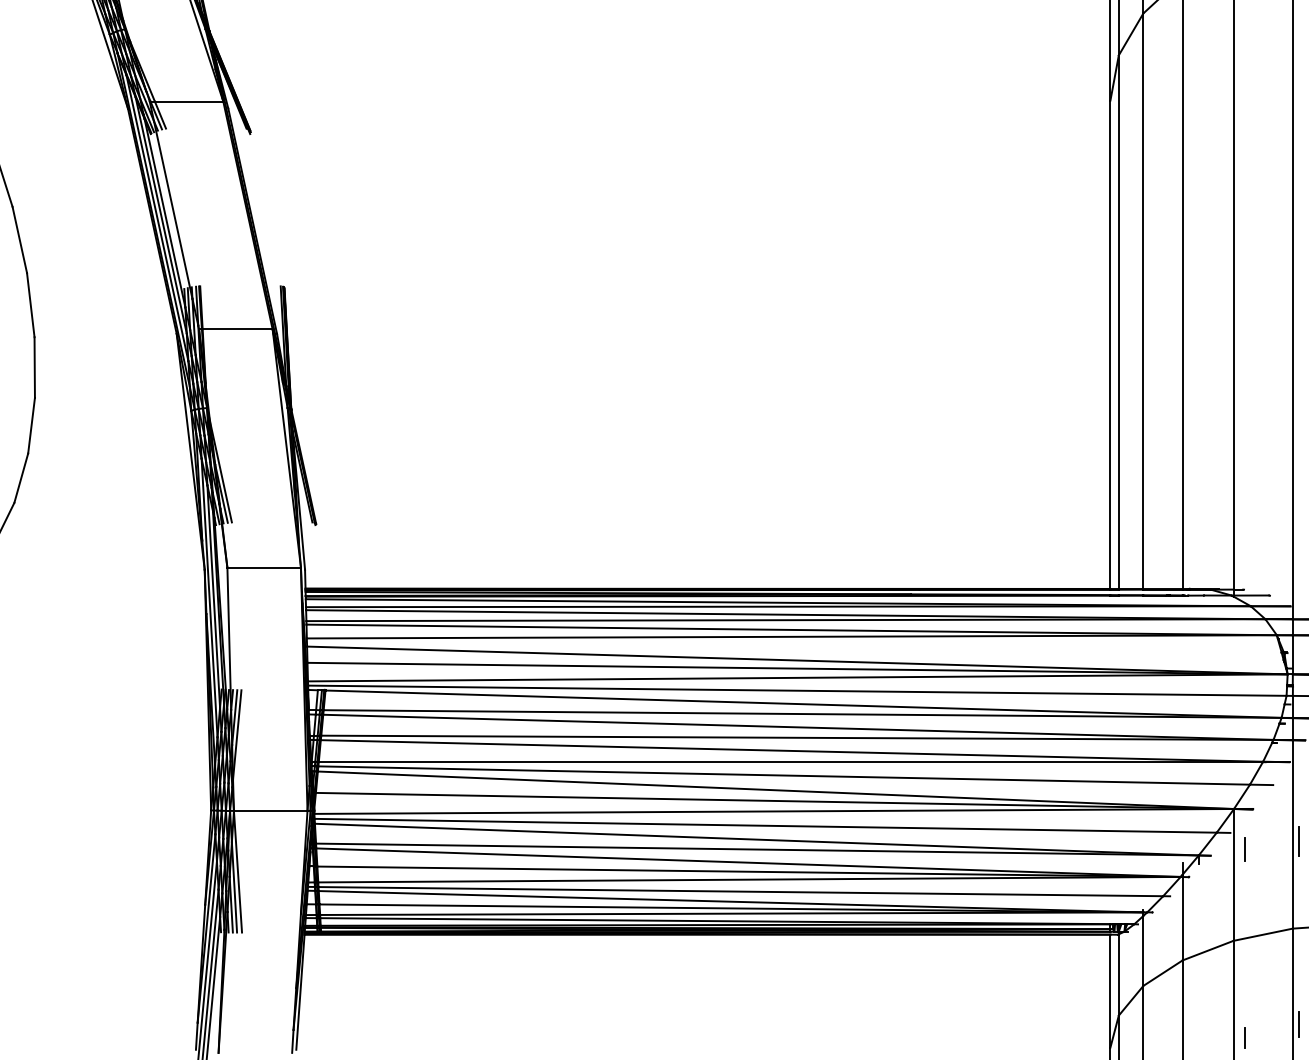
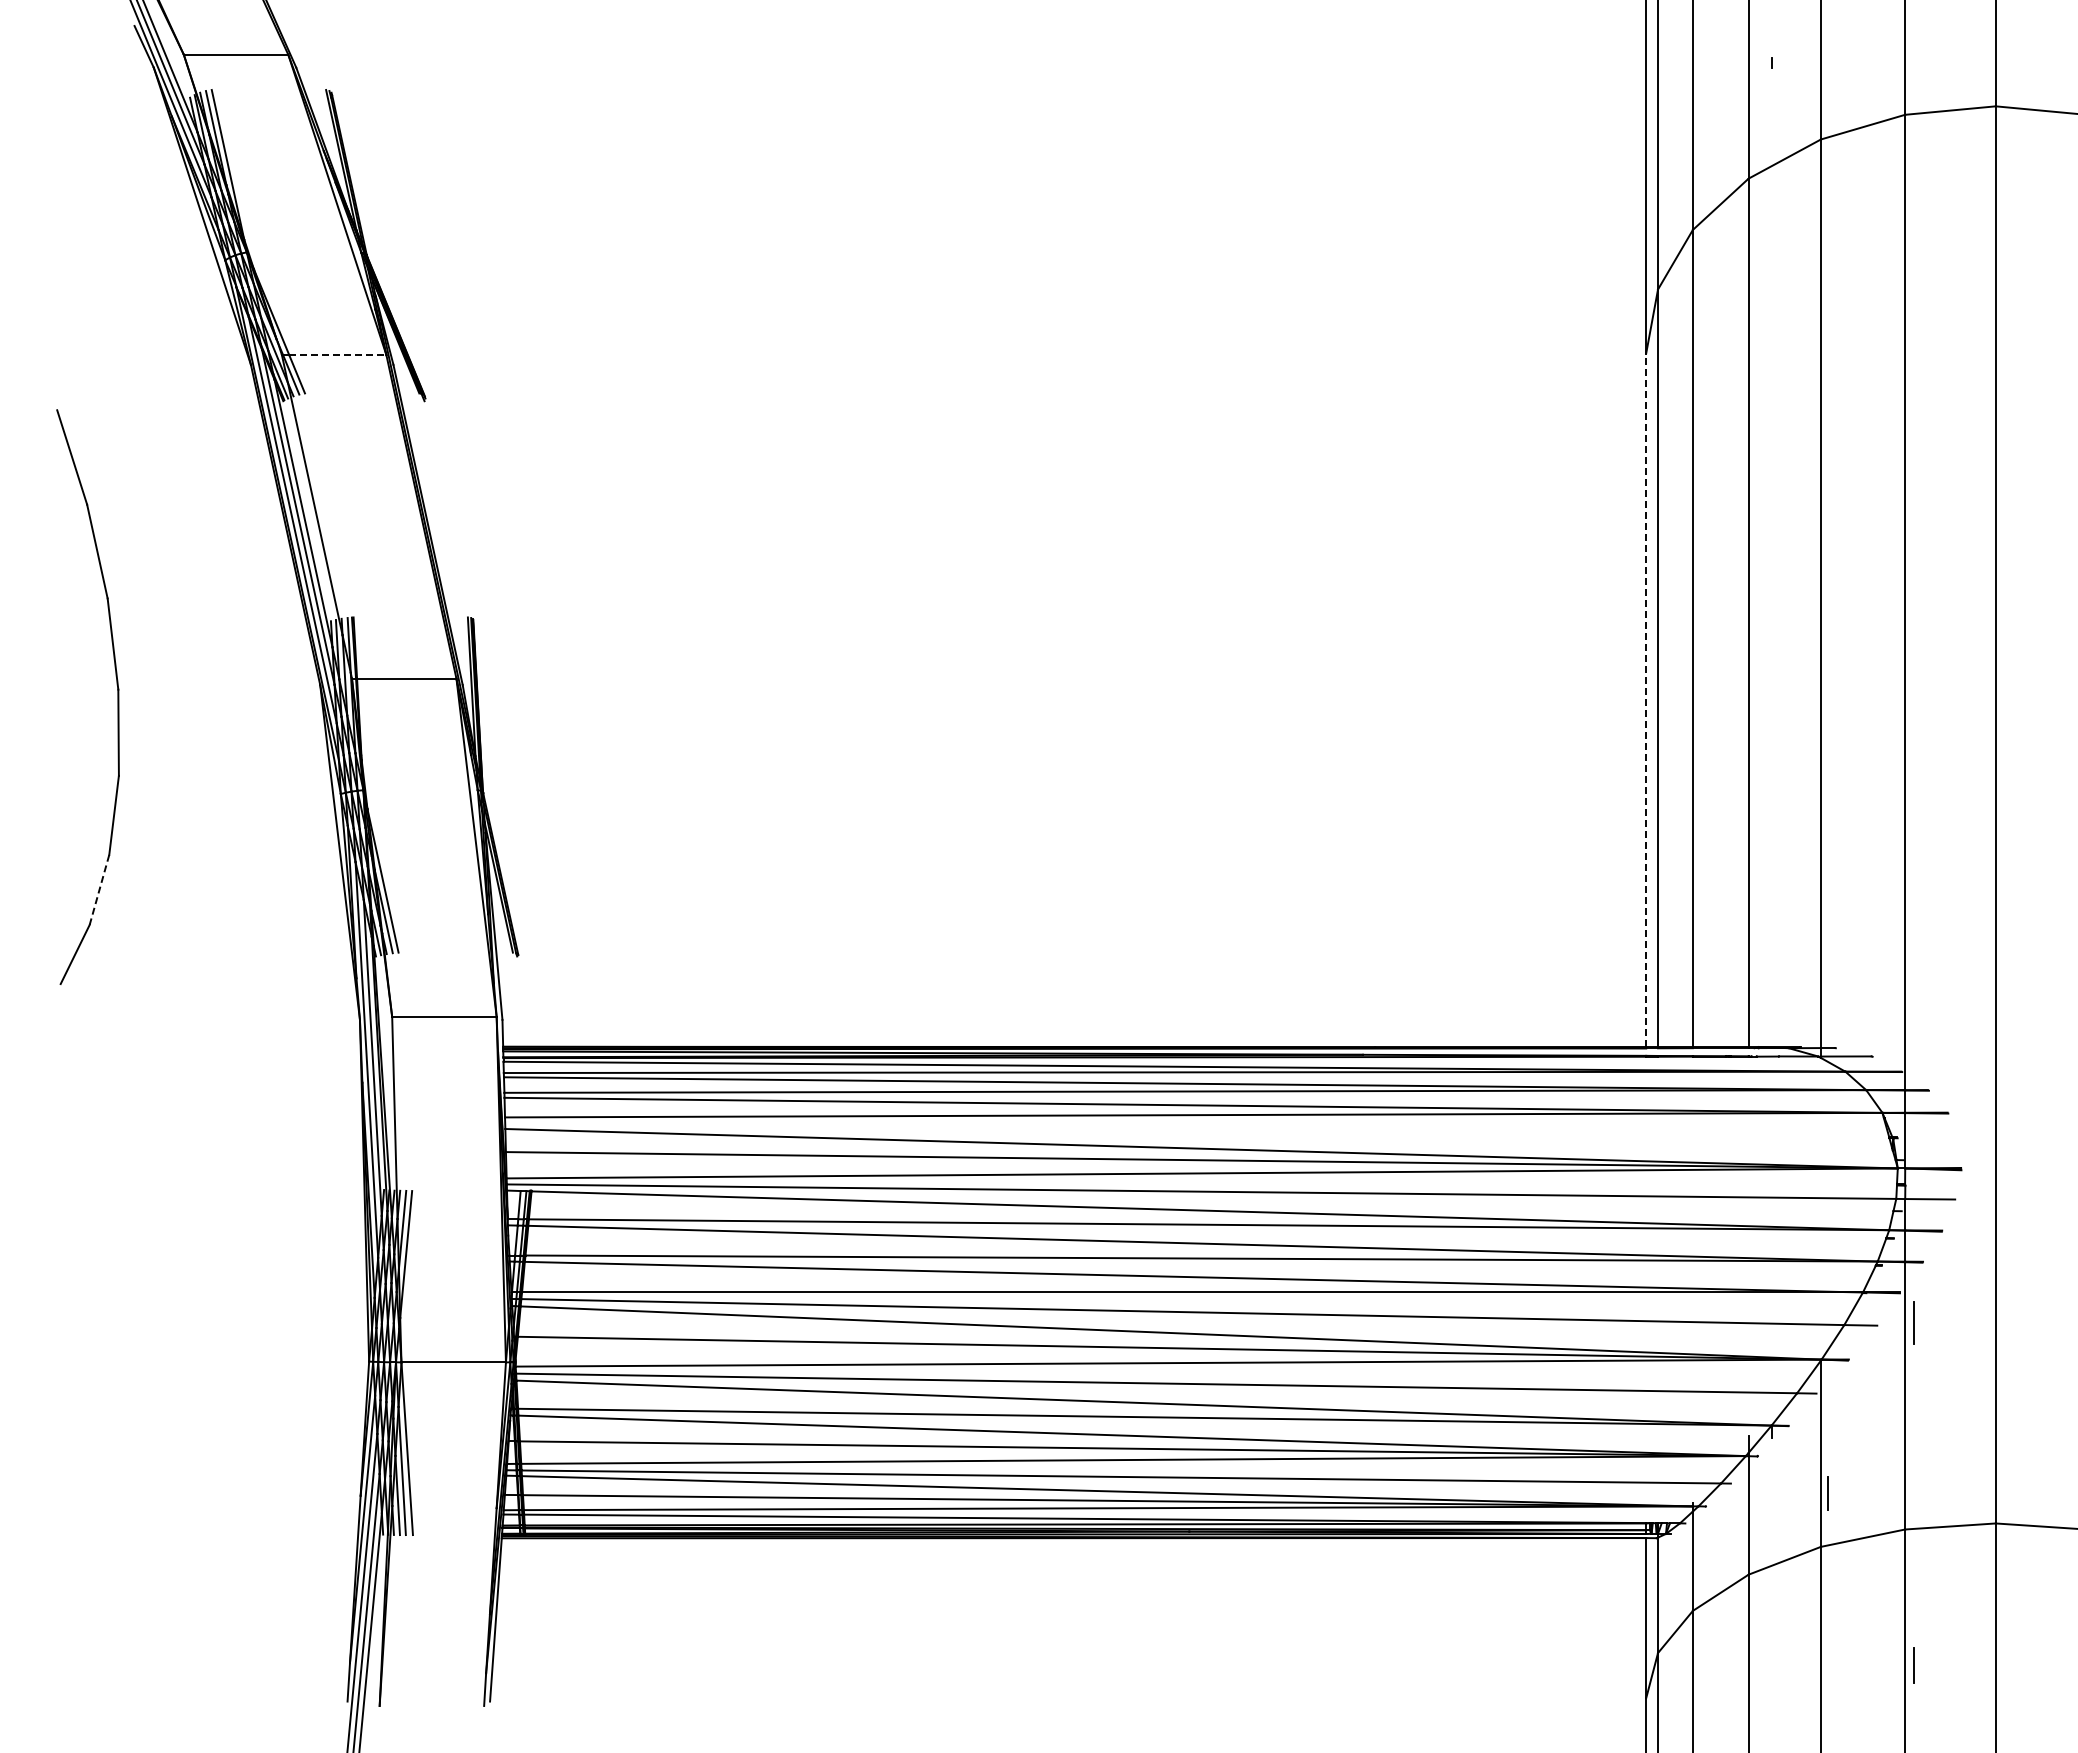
line: (188, 101) -> (337, 355), solid -> dashed
line: (1110, 344) -> (1646, 700), solid -> dashed
line: (21, 478) -> (99, 890), solid -> dashed
line: (1298, 841) -> (1913, 1322), moved
line: (1245, 849) -> (1827, 1493), moved
line: (1245, 1037) -> (1837, 1684), removed

